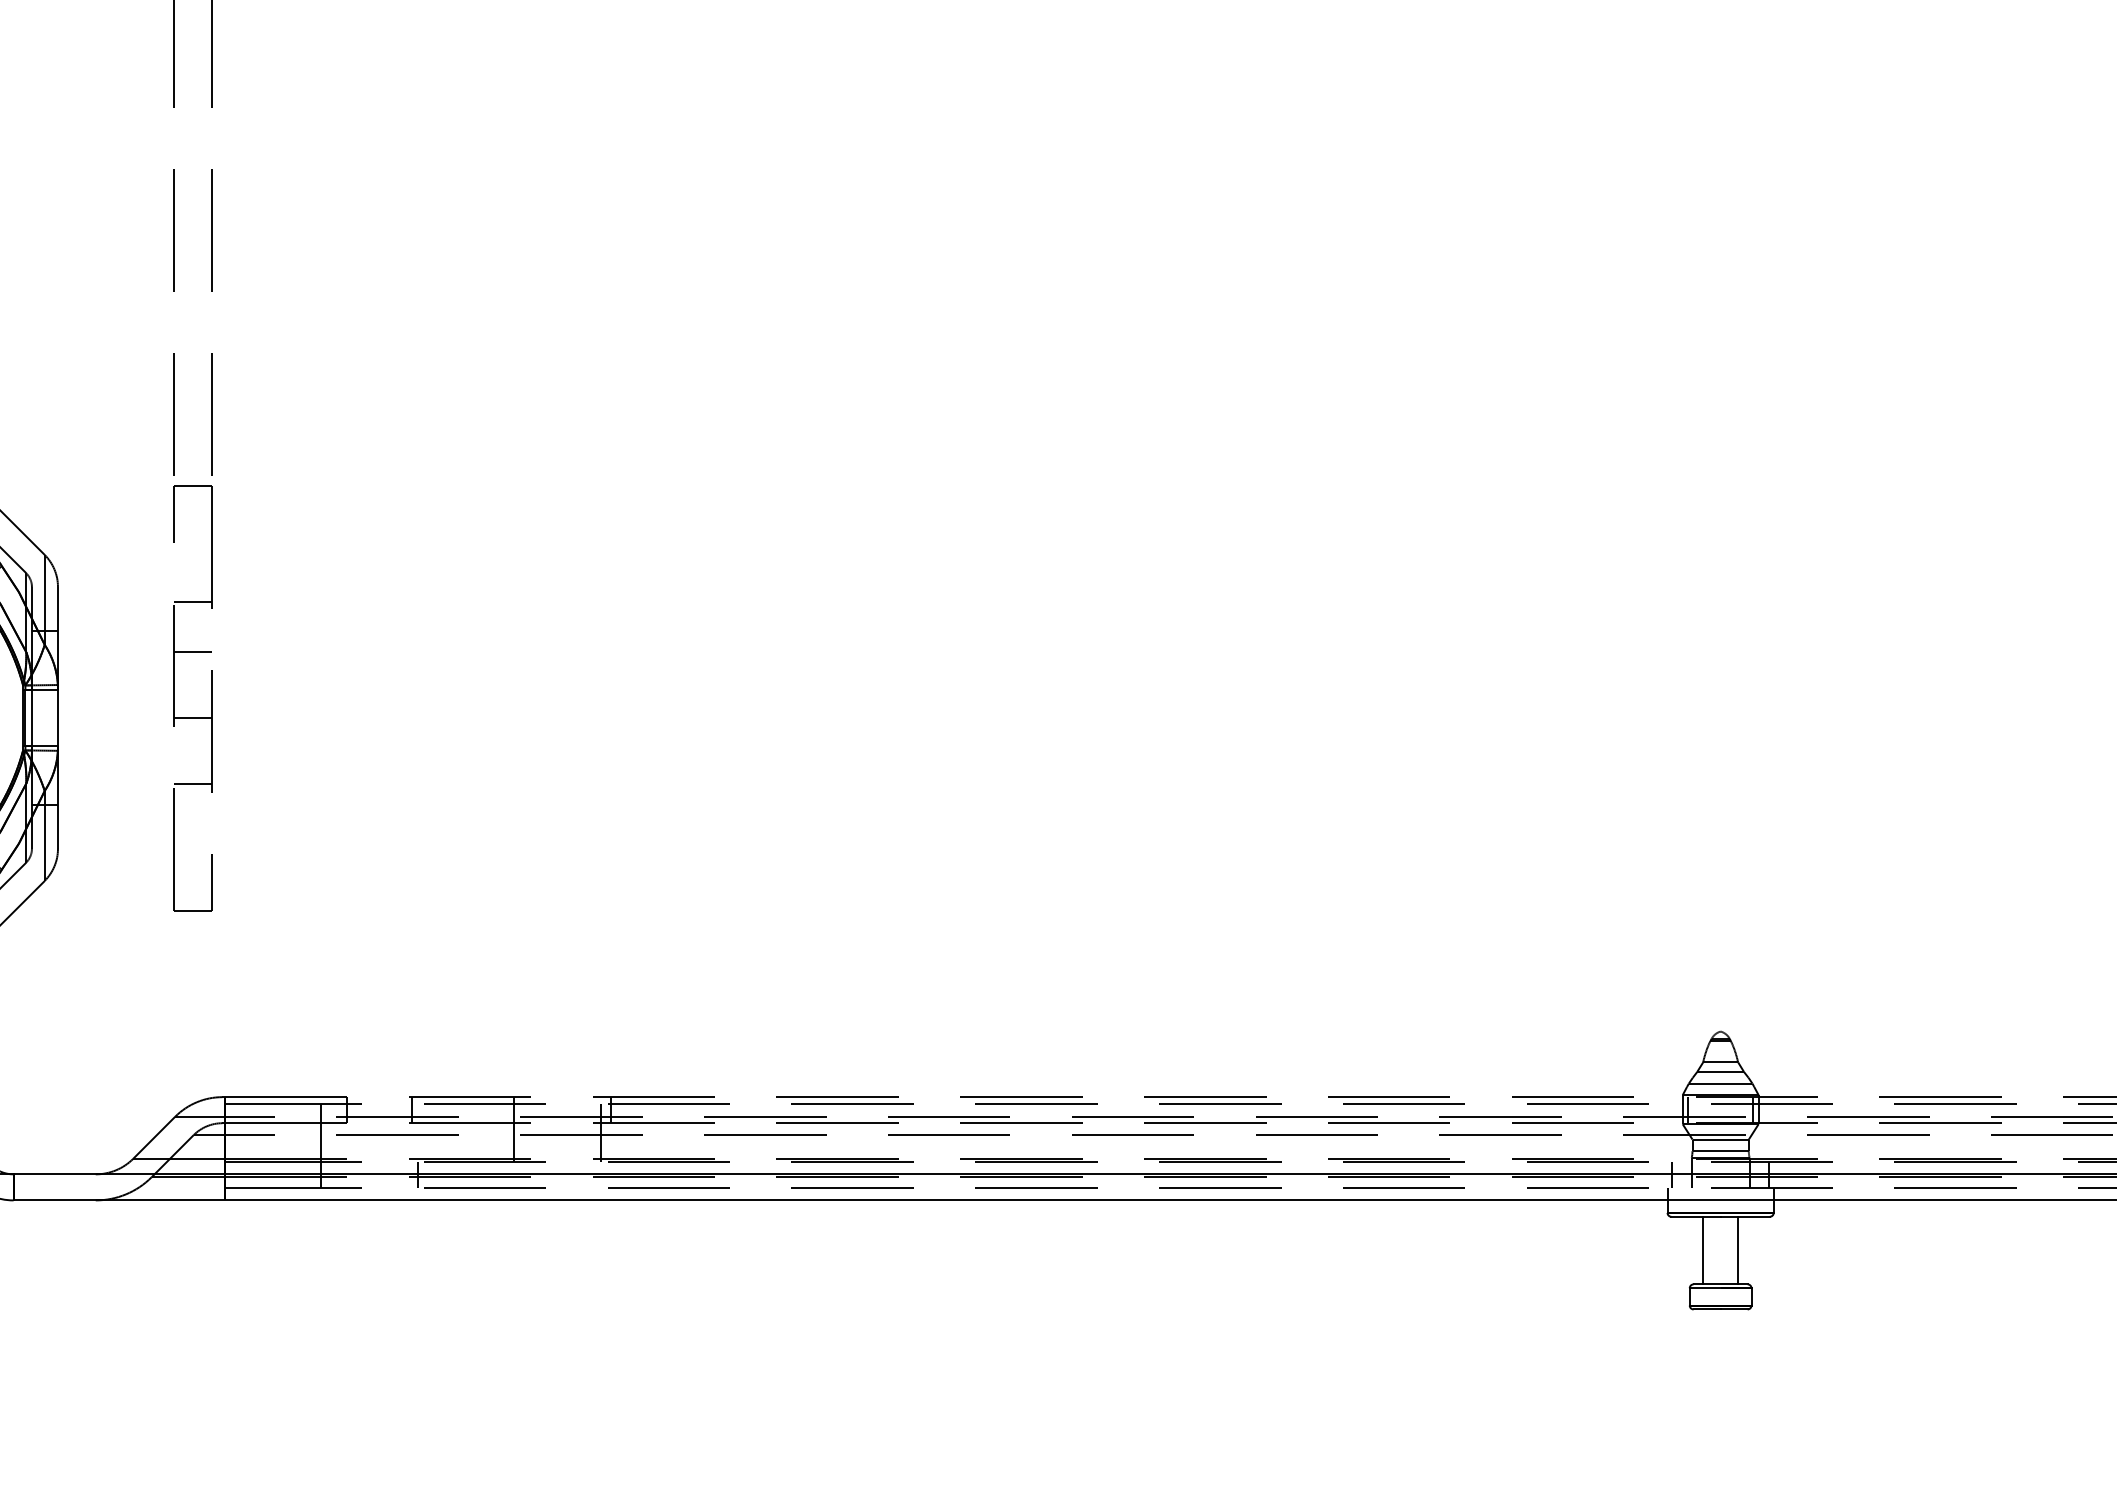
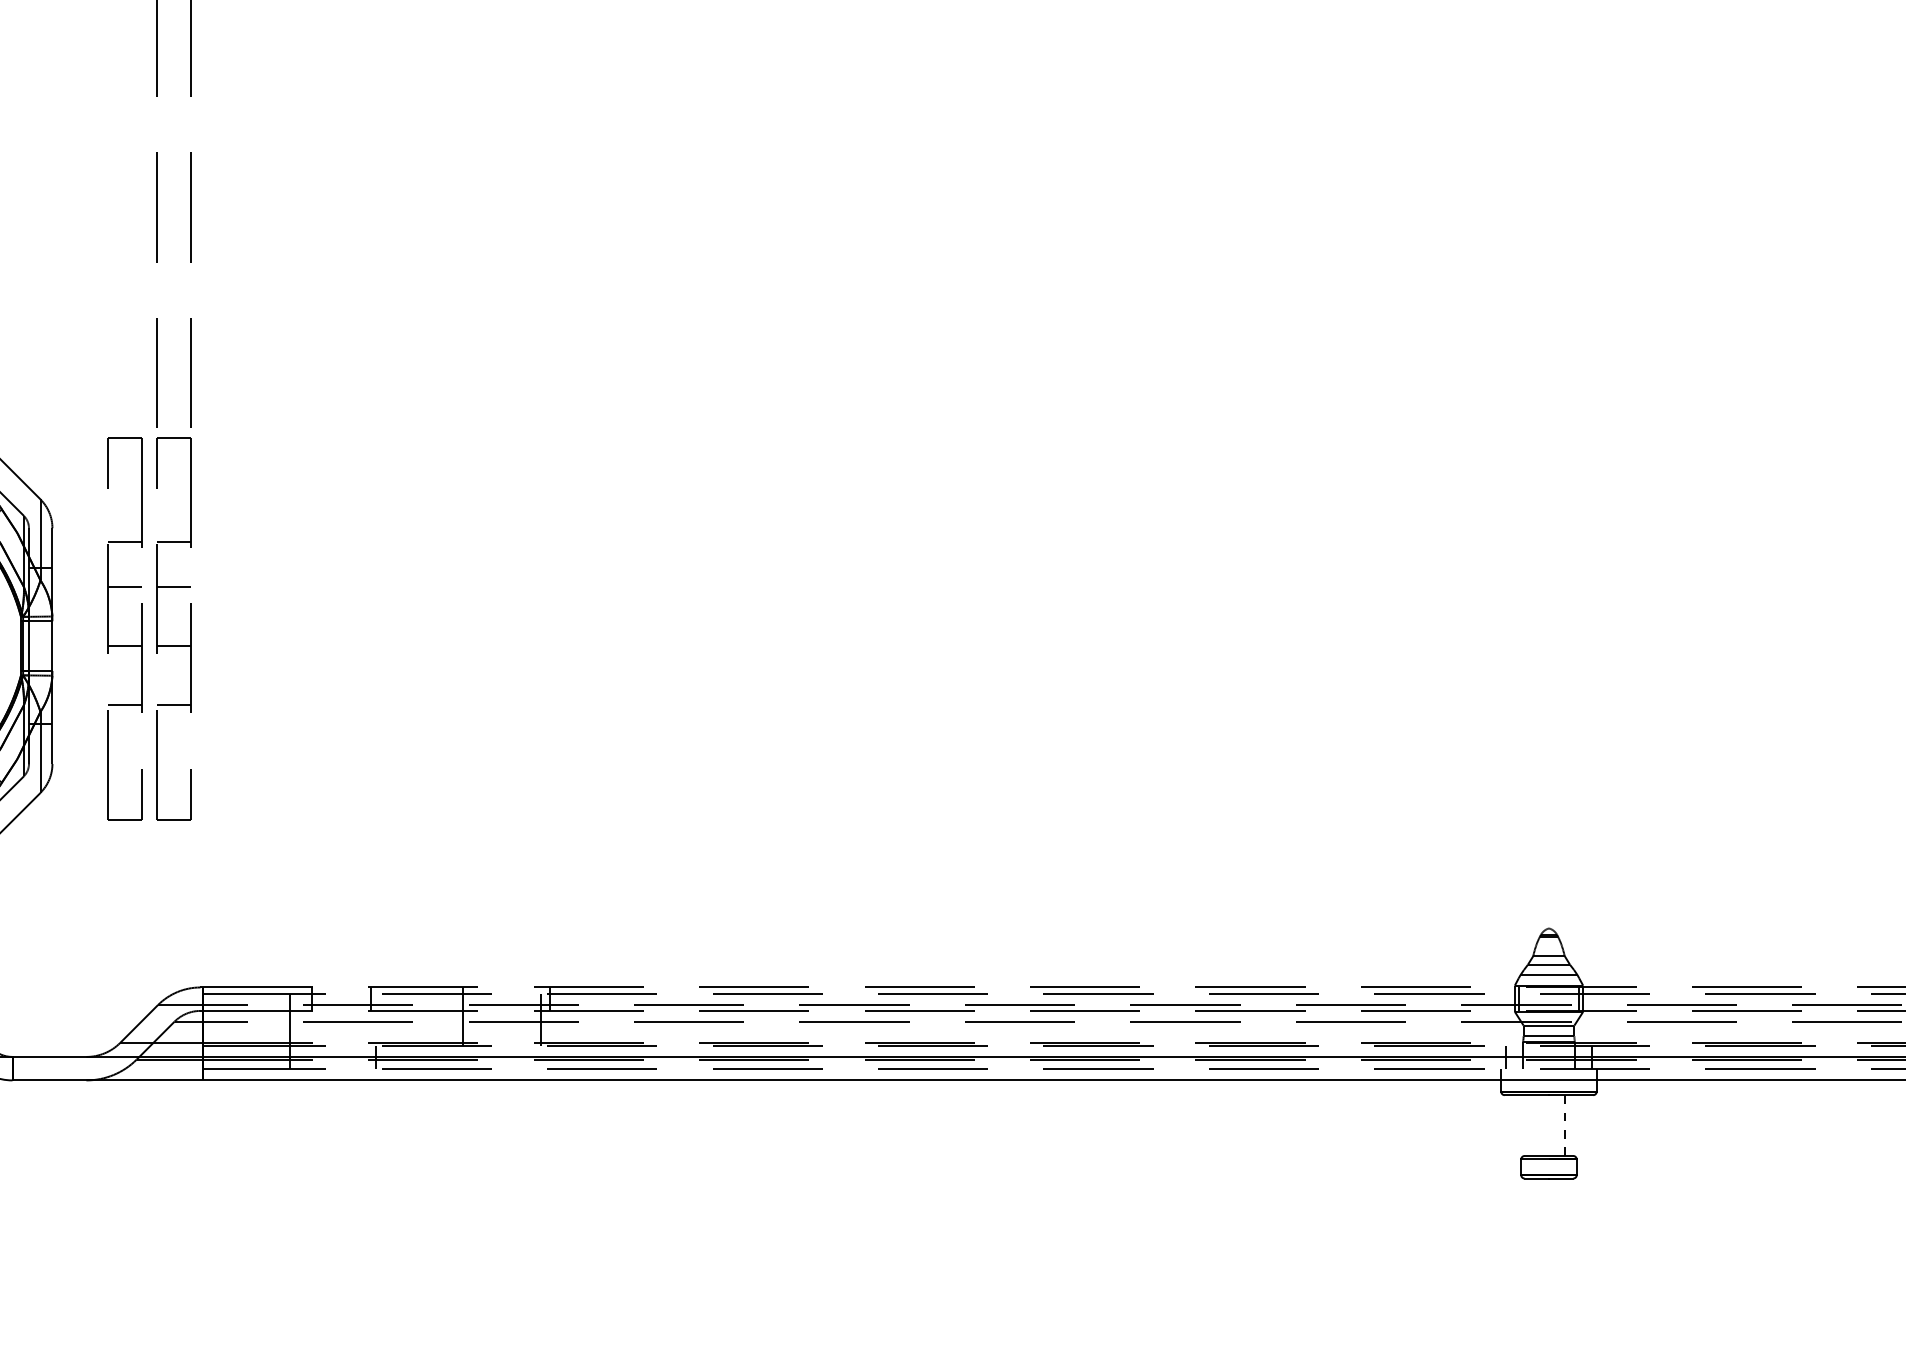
part: (120, 698) -> (108, 628), added
line: (1703, 1250) -> (1533, 1125), removed
line: (1737, 1250) -> (1564, 1125), solid -> dashed

